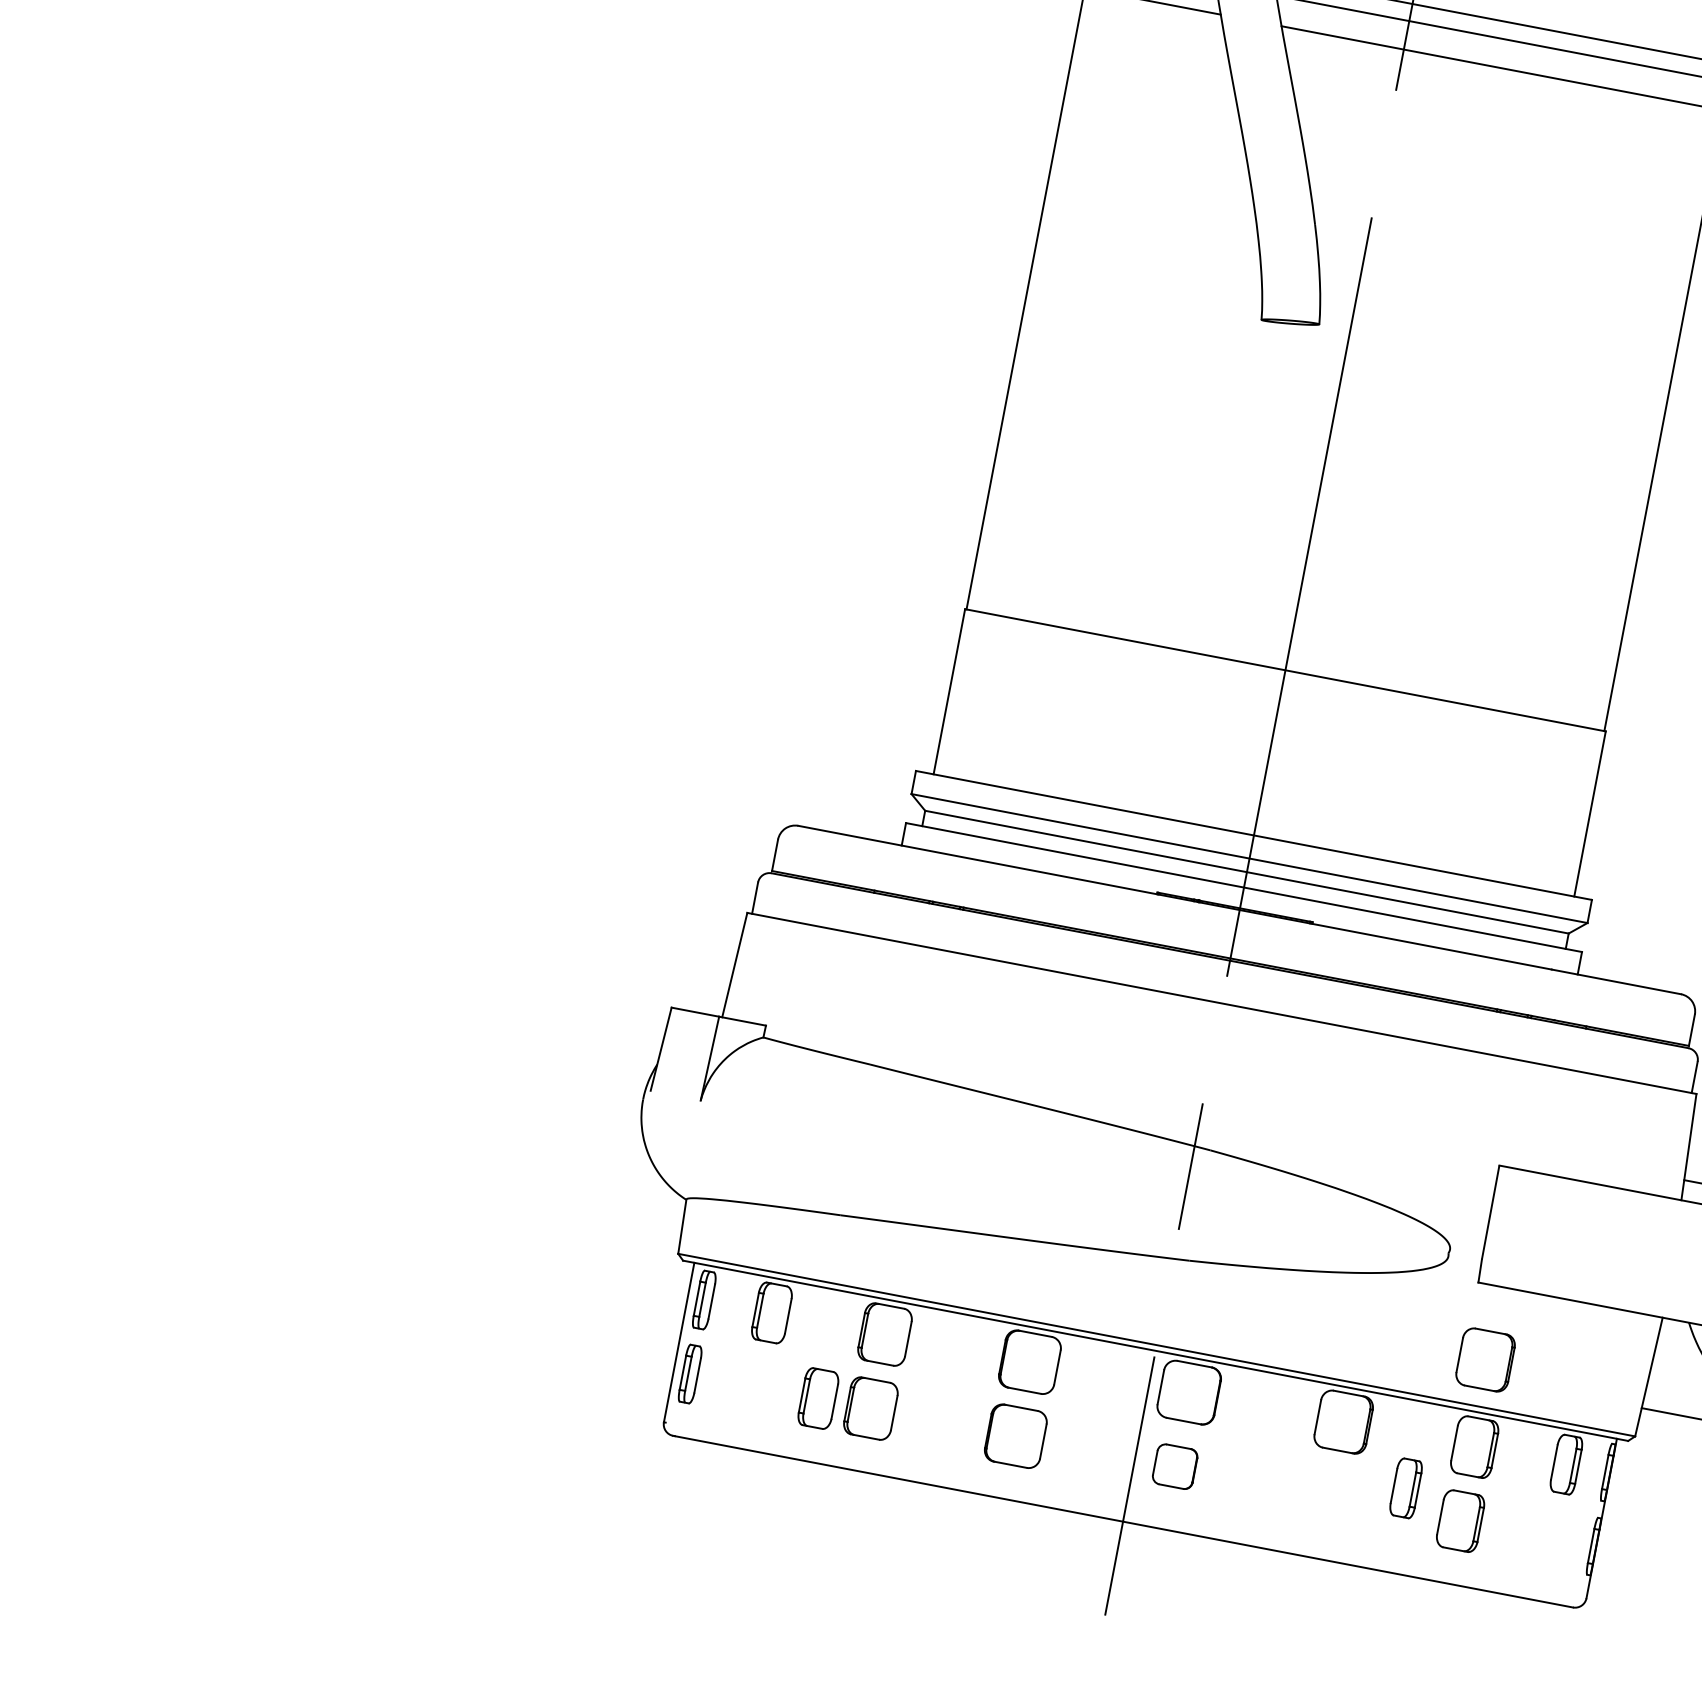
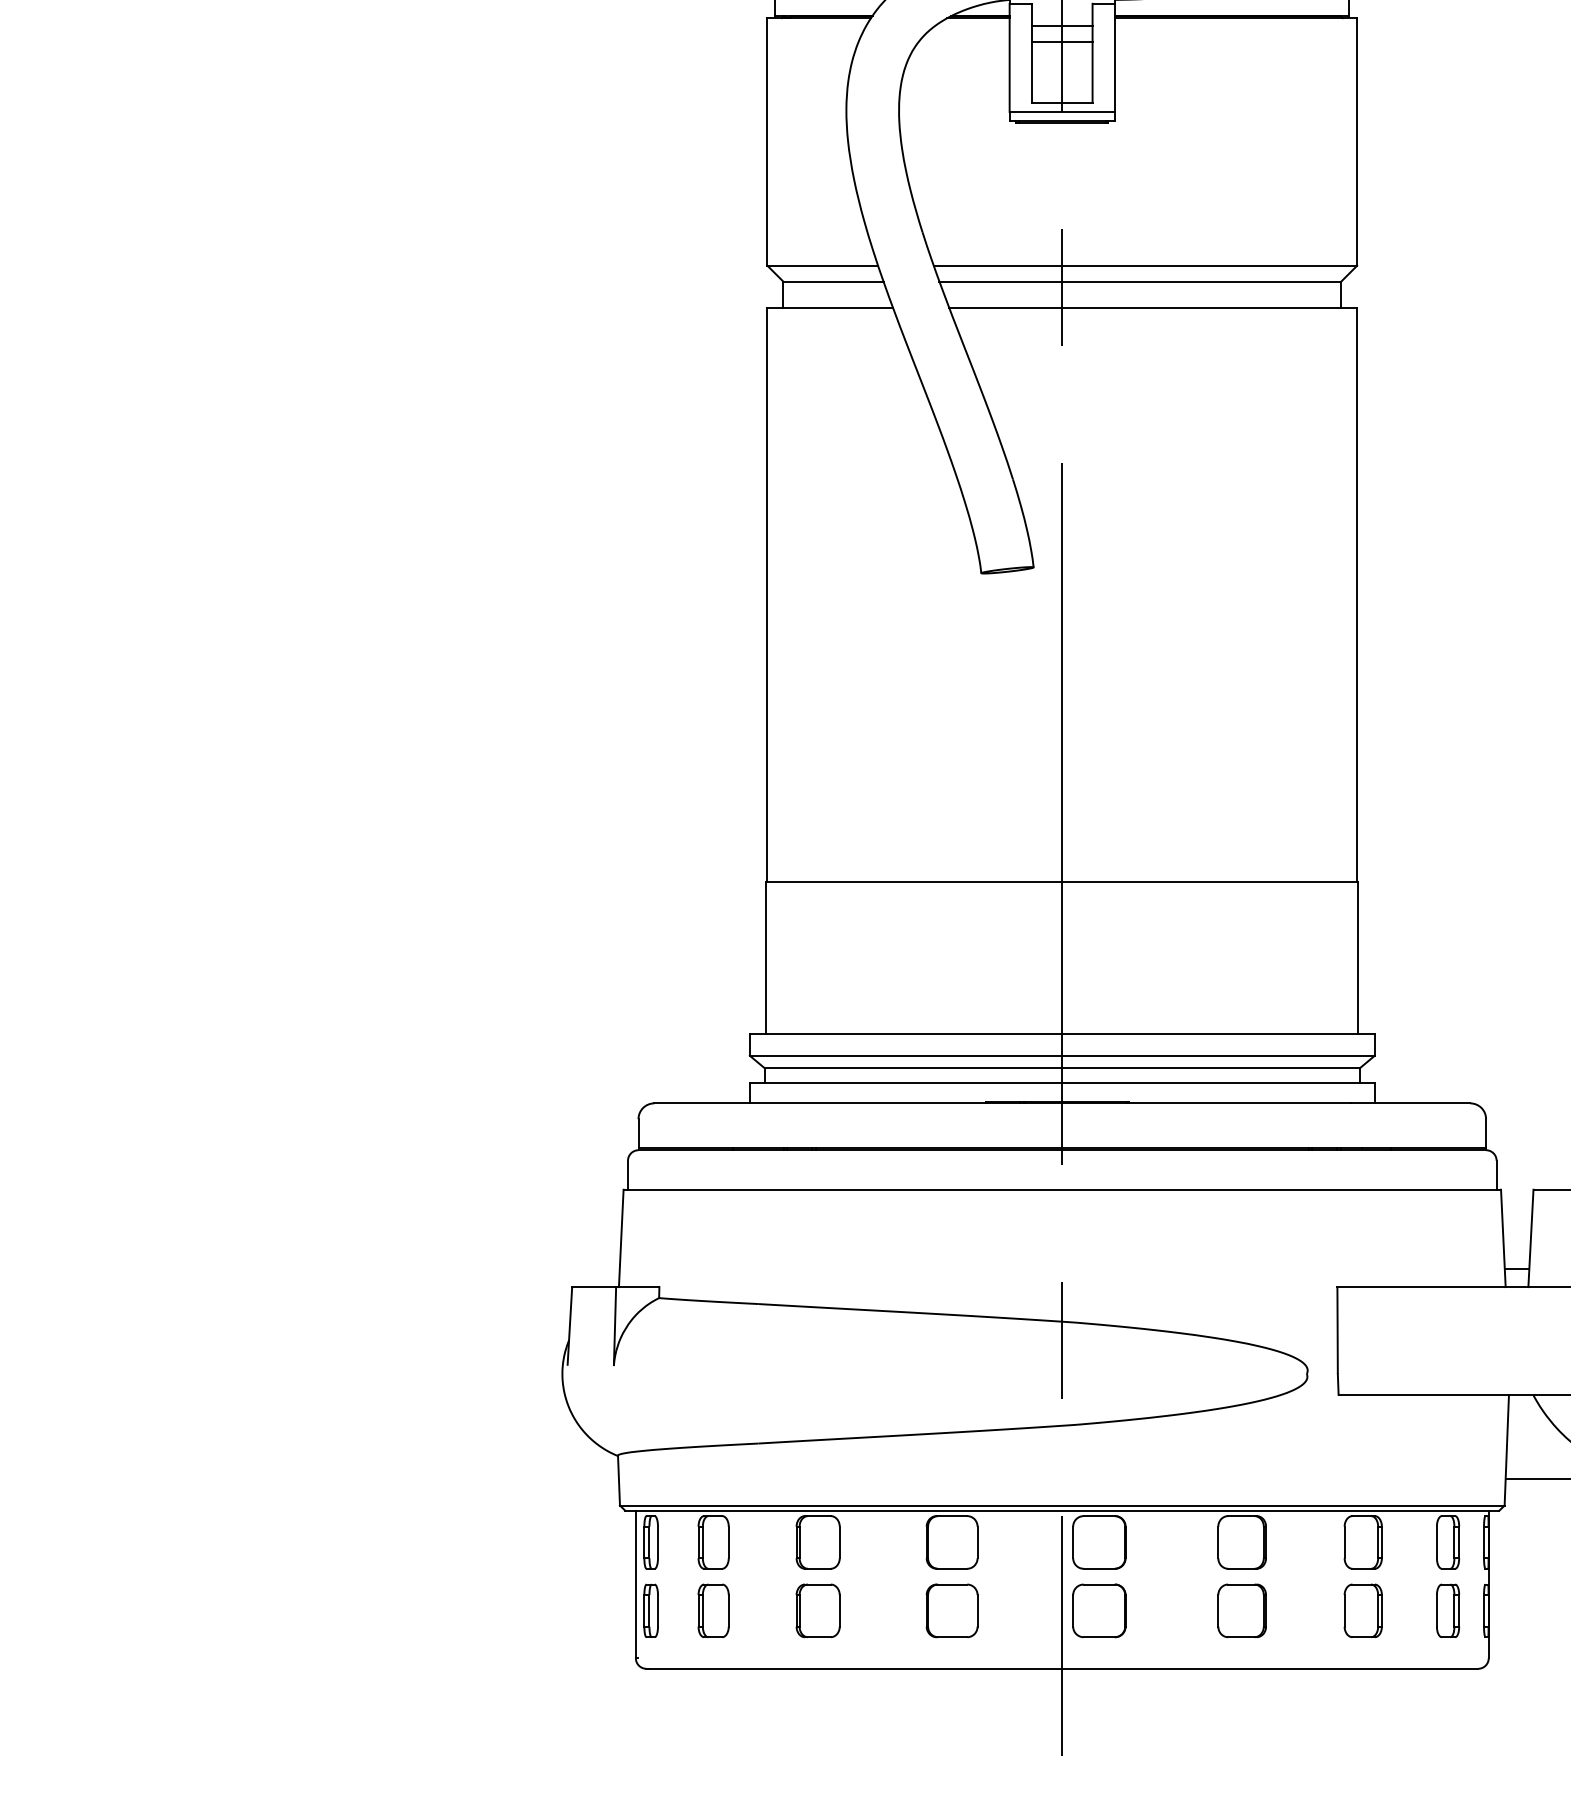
part: (1484, 1359) -> (1241, 1610), moved
part: (818, 1398) -> (713, 1610), moved
part: (1175, 1466) -> (1099, 1610), size x1.43
part: (1406, 1487) -> (1448, 1610), moved

